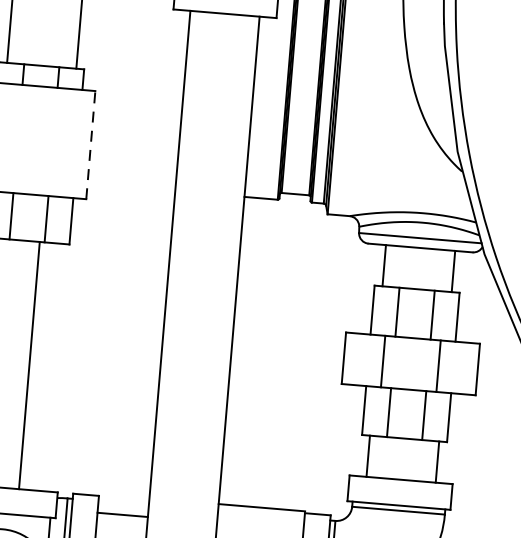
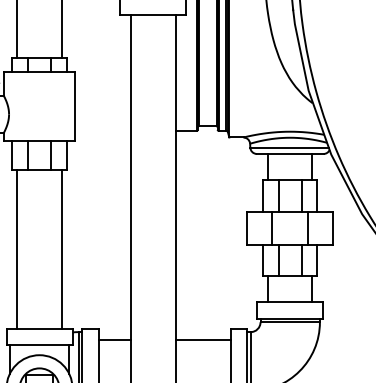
line: (91, 145) -> (75, 106), dashed -> solid
line: (29, 365) -> (61, 249), moved
line: (260, 507) -> (202, 339), moved

